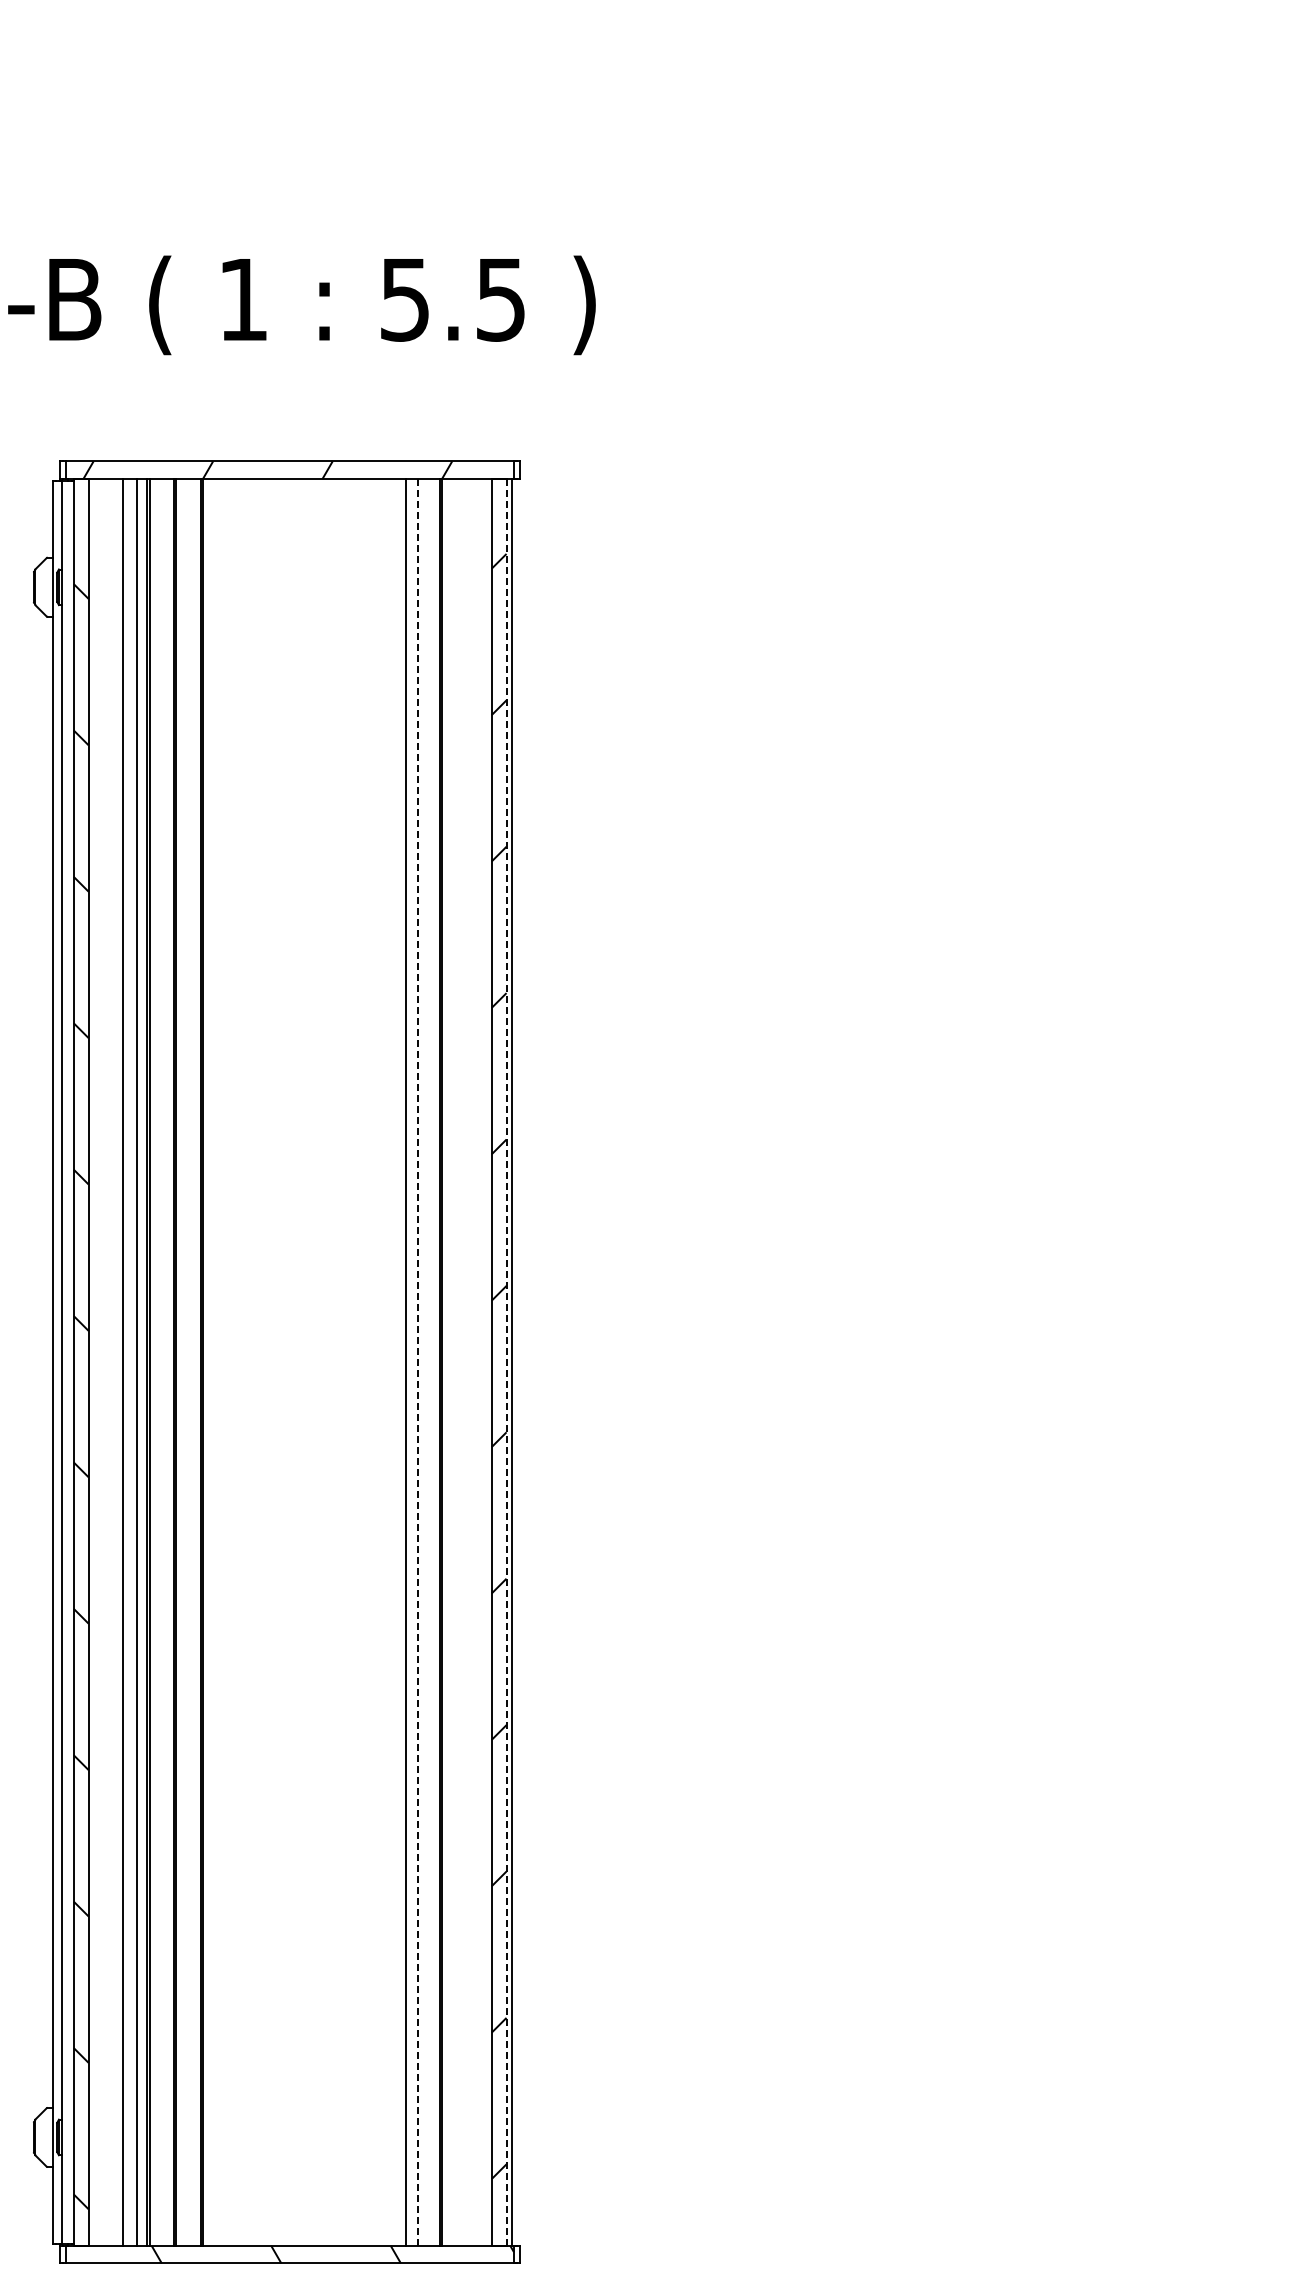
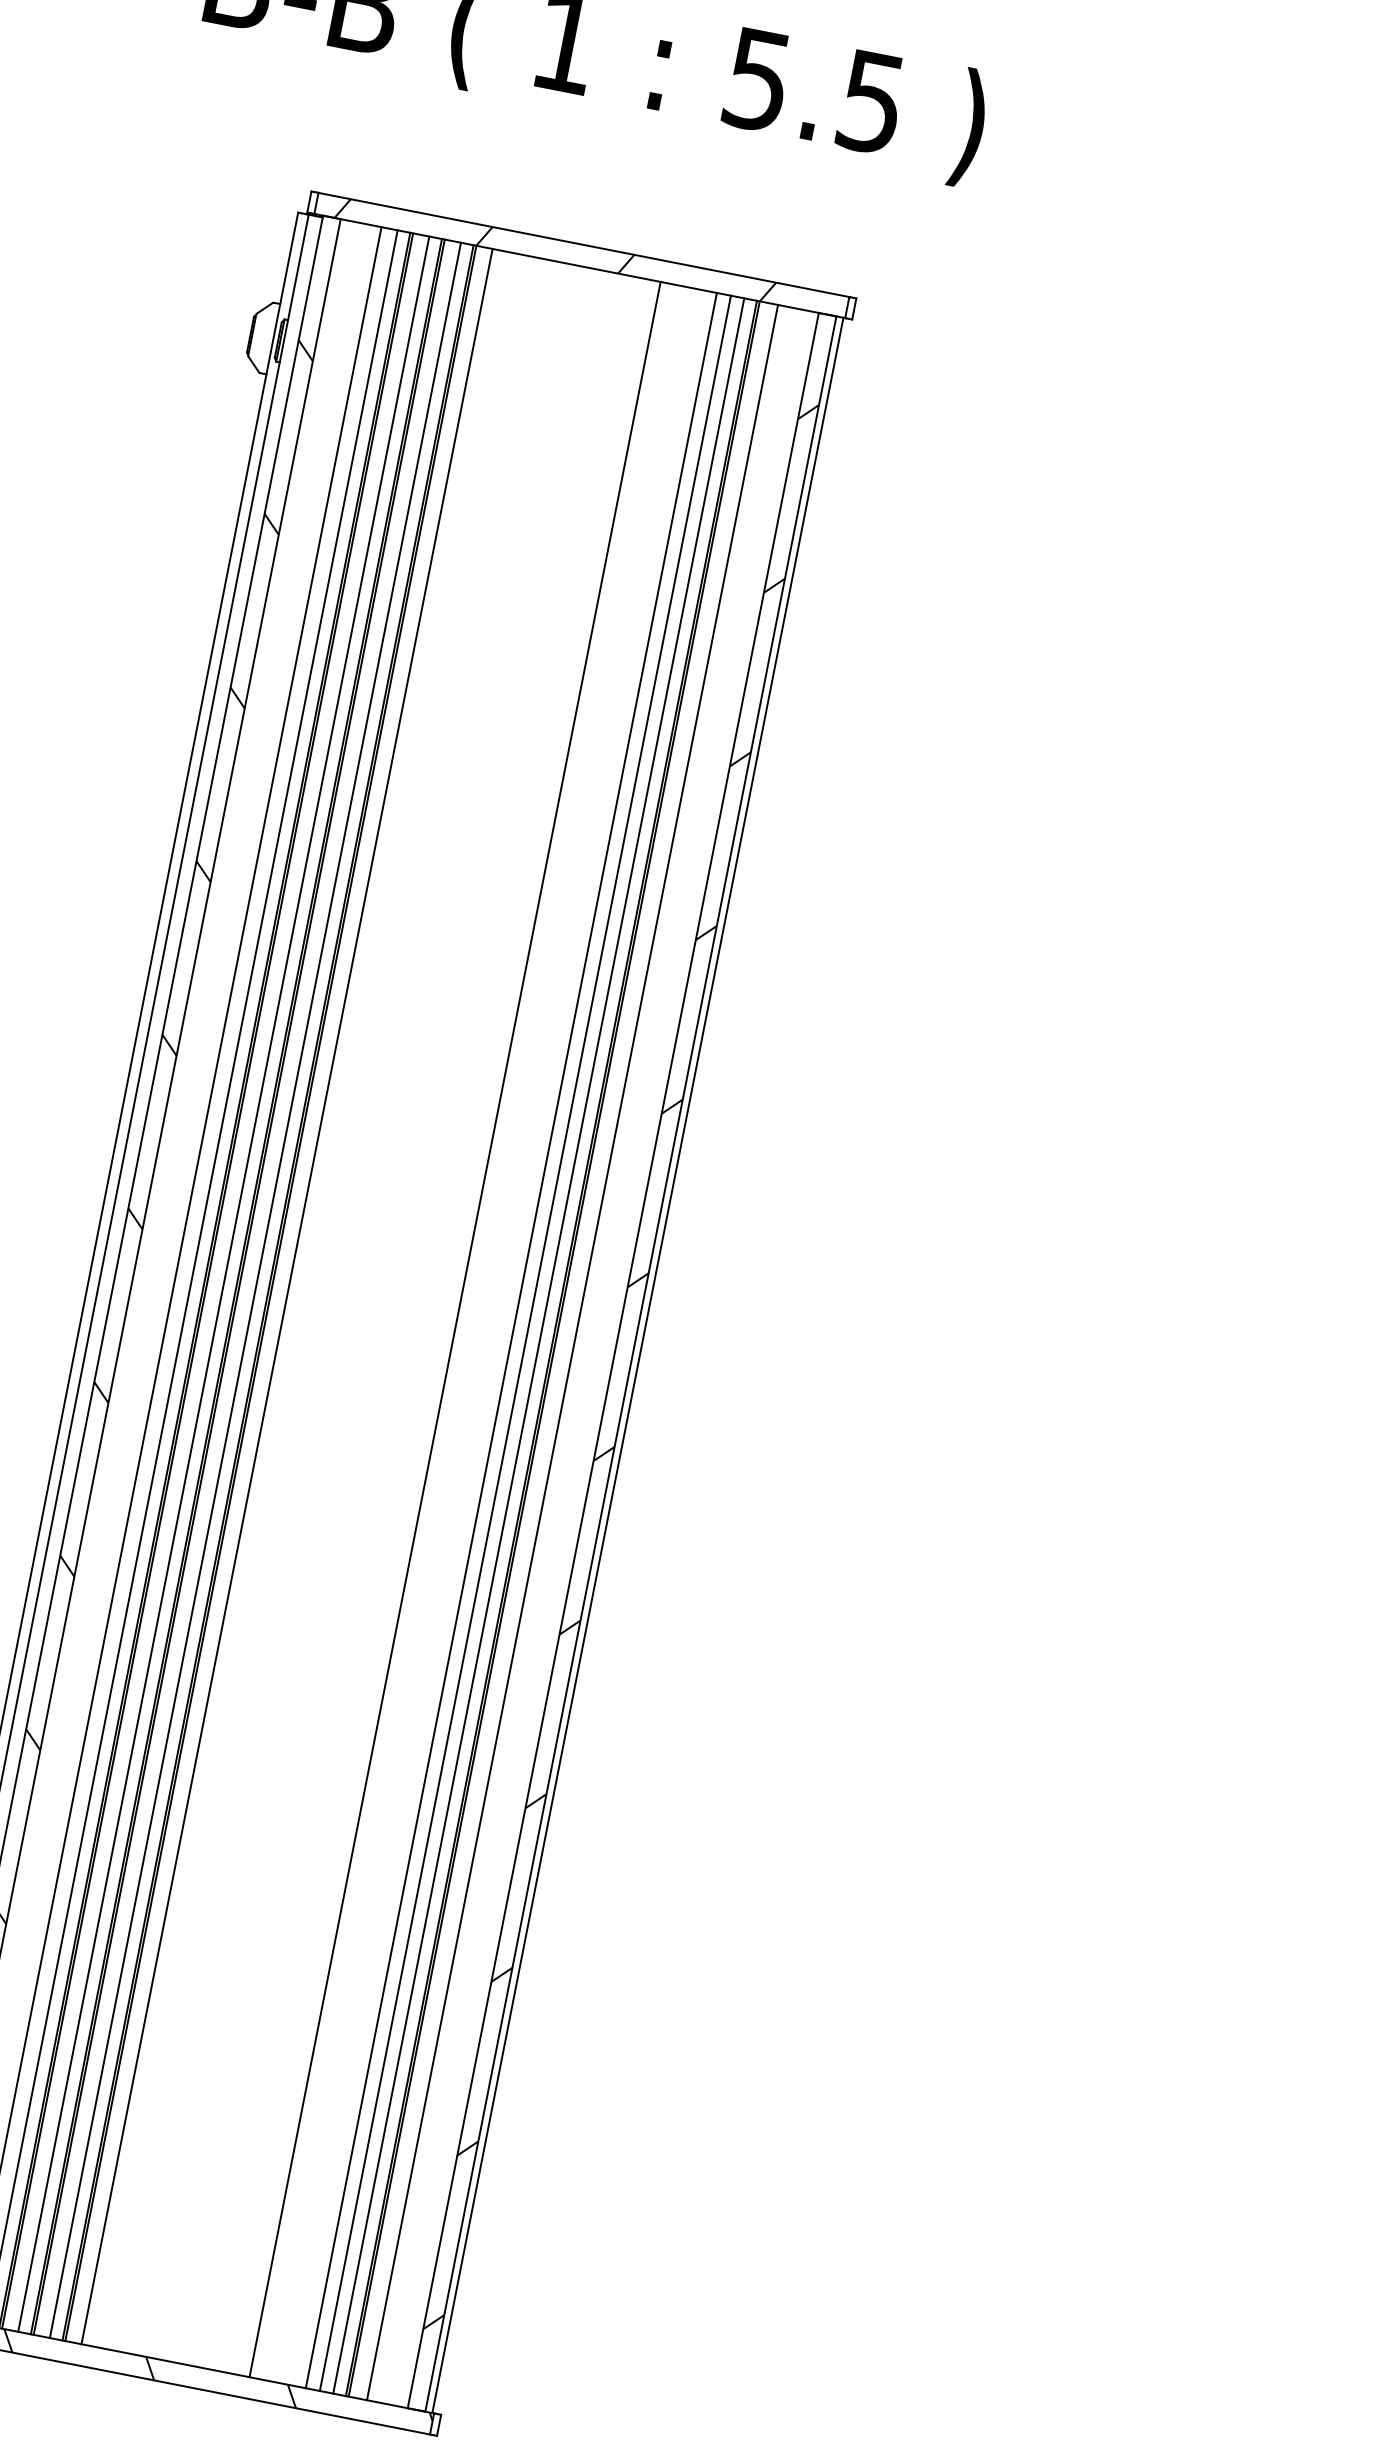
line: (506, 1361) -> (631, 1362), dashed -> solid
line: (163, 1362) -> (223, 1284), added
line: (189, 1362) -> (254, 1290), added
line: (216, 1362) -> (286, 1296), added
line: (358, 1362) -> (455, 1329), added
line: (417, 1362) -> (525, 1343), dashed -> solid
line: (428, 1362) -> (538, 1346), added
line: (457, 1362) -> (572, 1352), added

